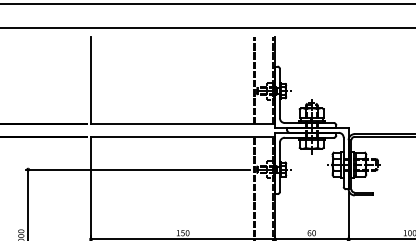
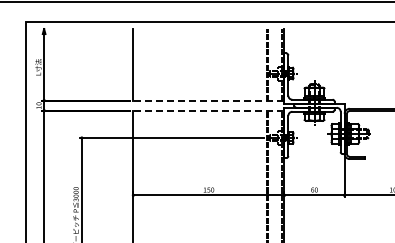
line: (182, 123) -> (208, 100), solid -> dashed
line: (182, 136) -> (208, 110), solid -> dashed

